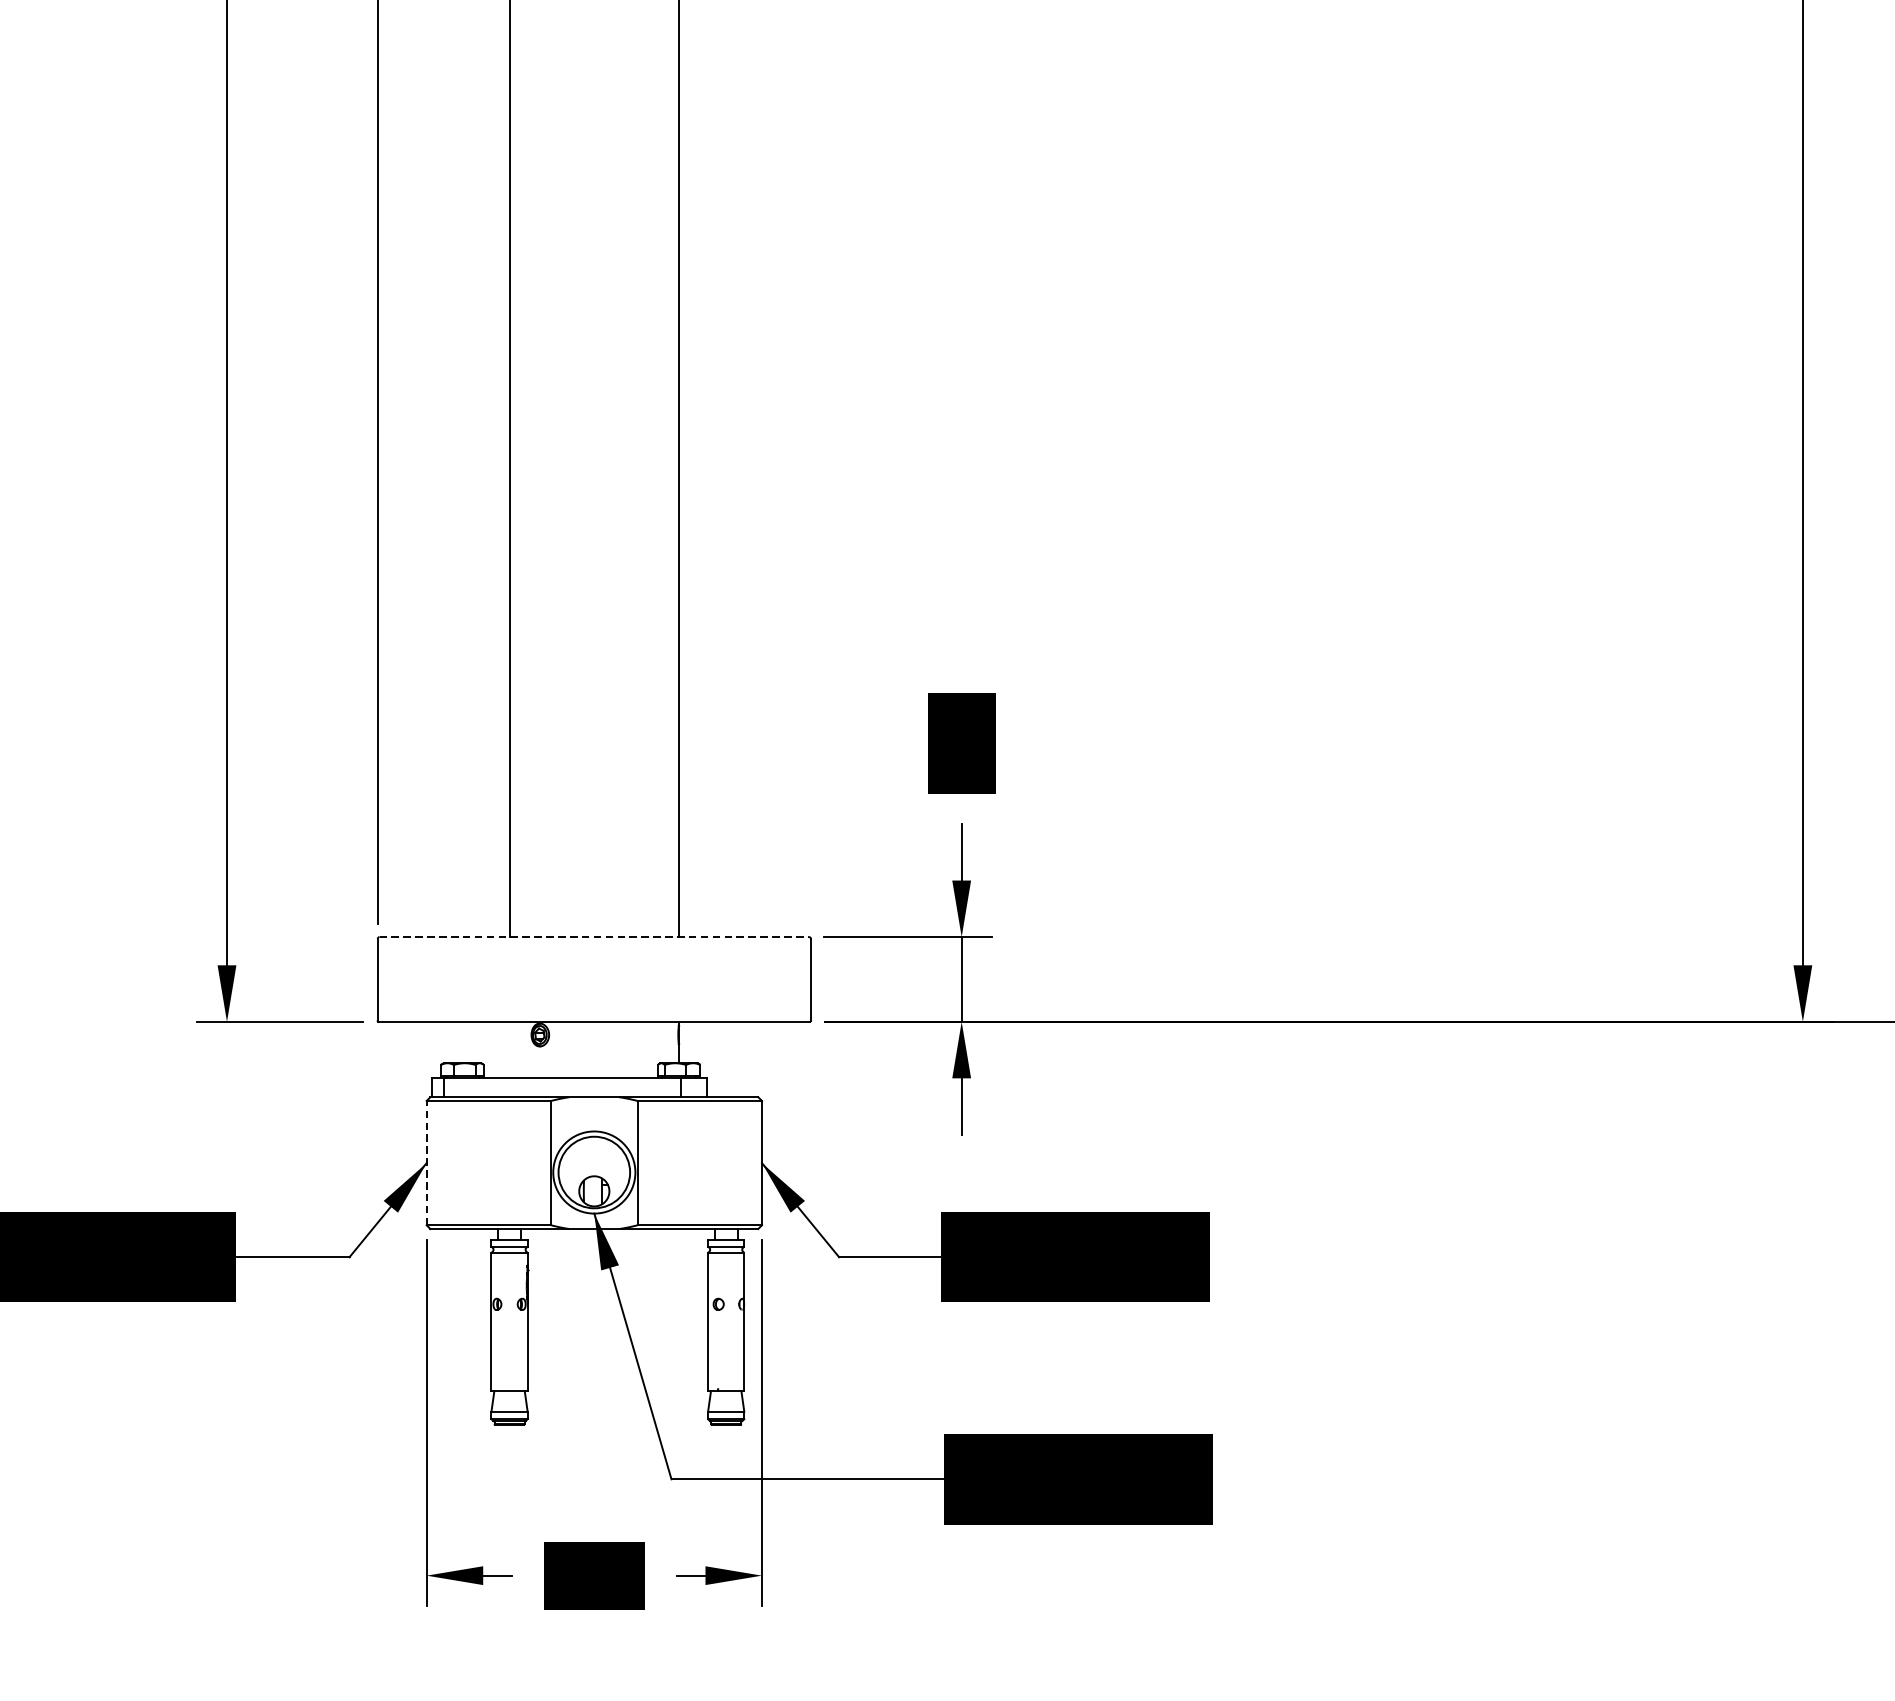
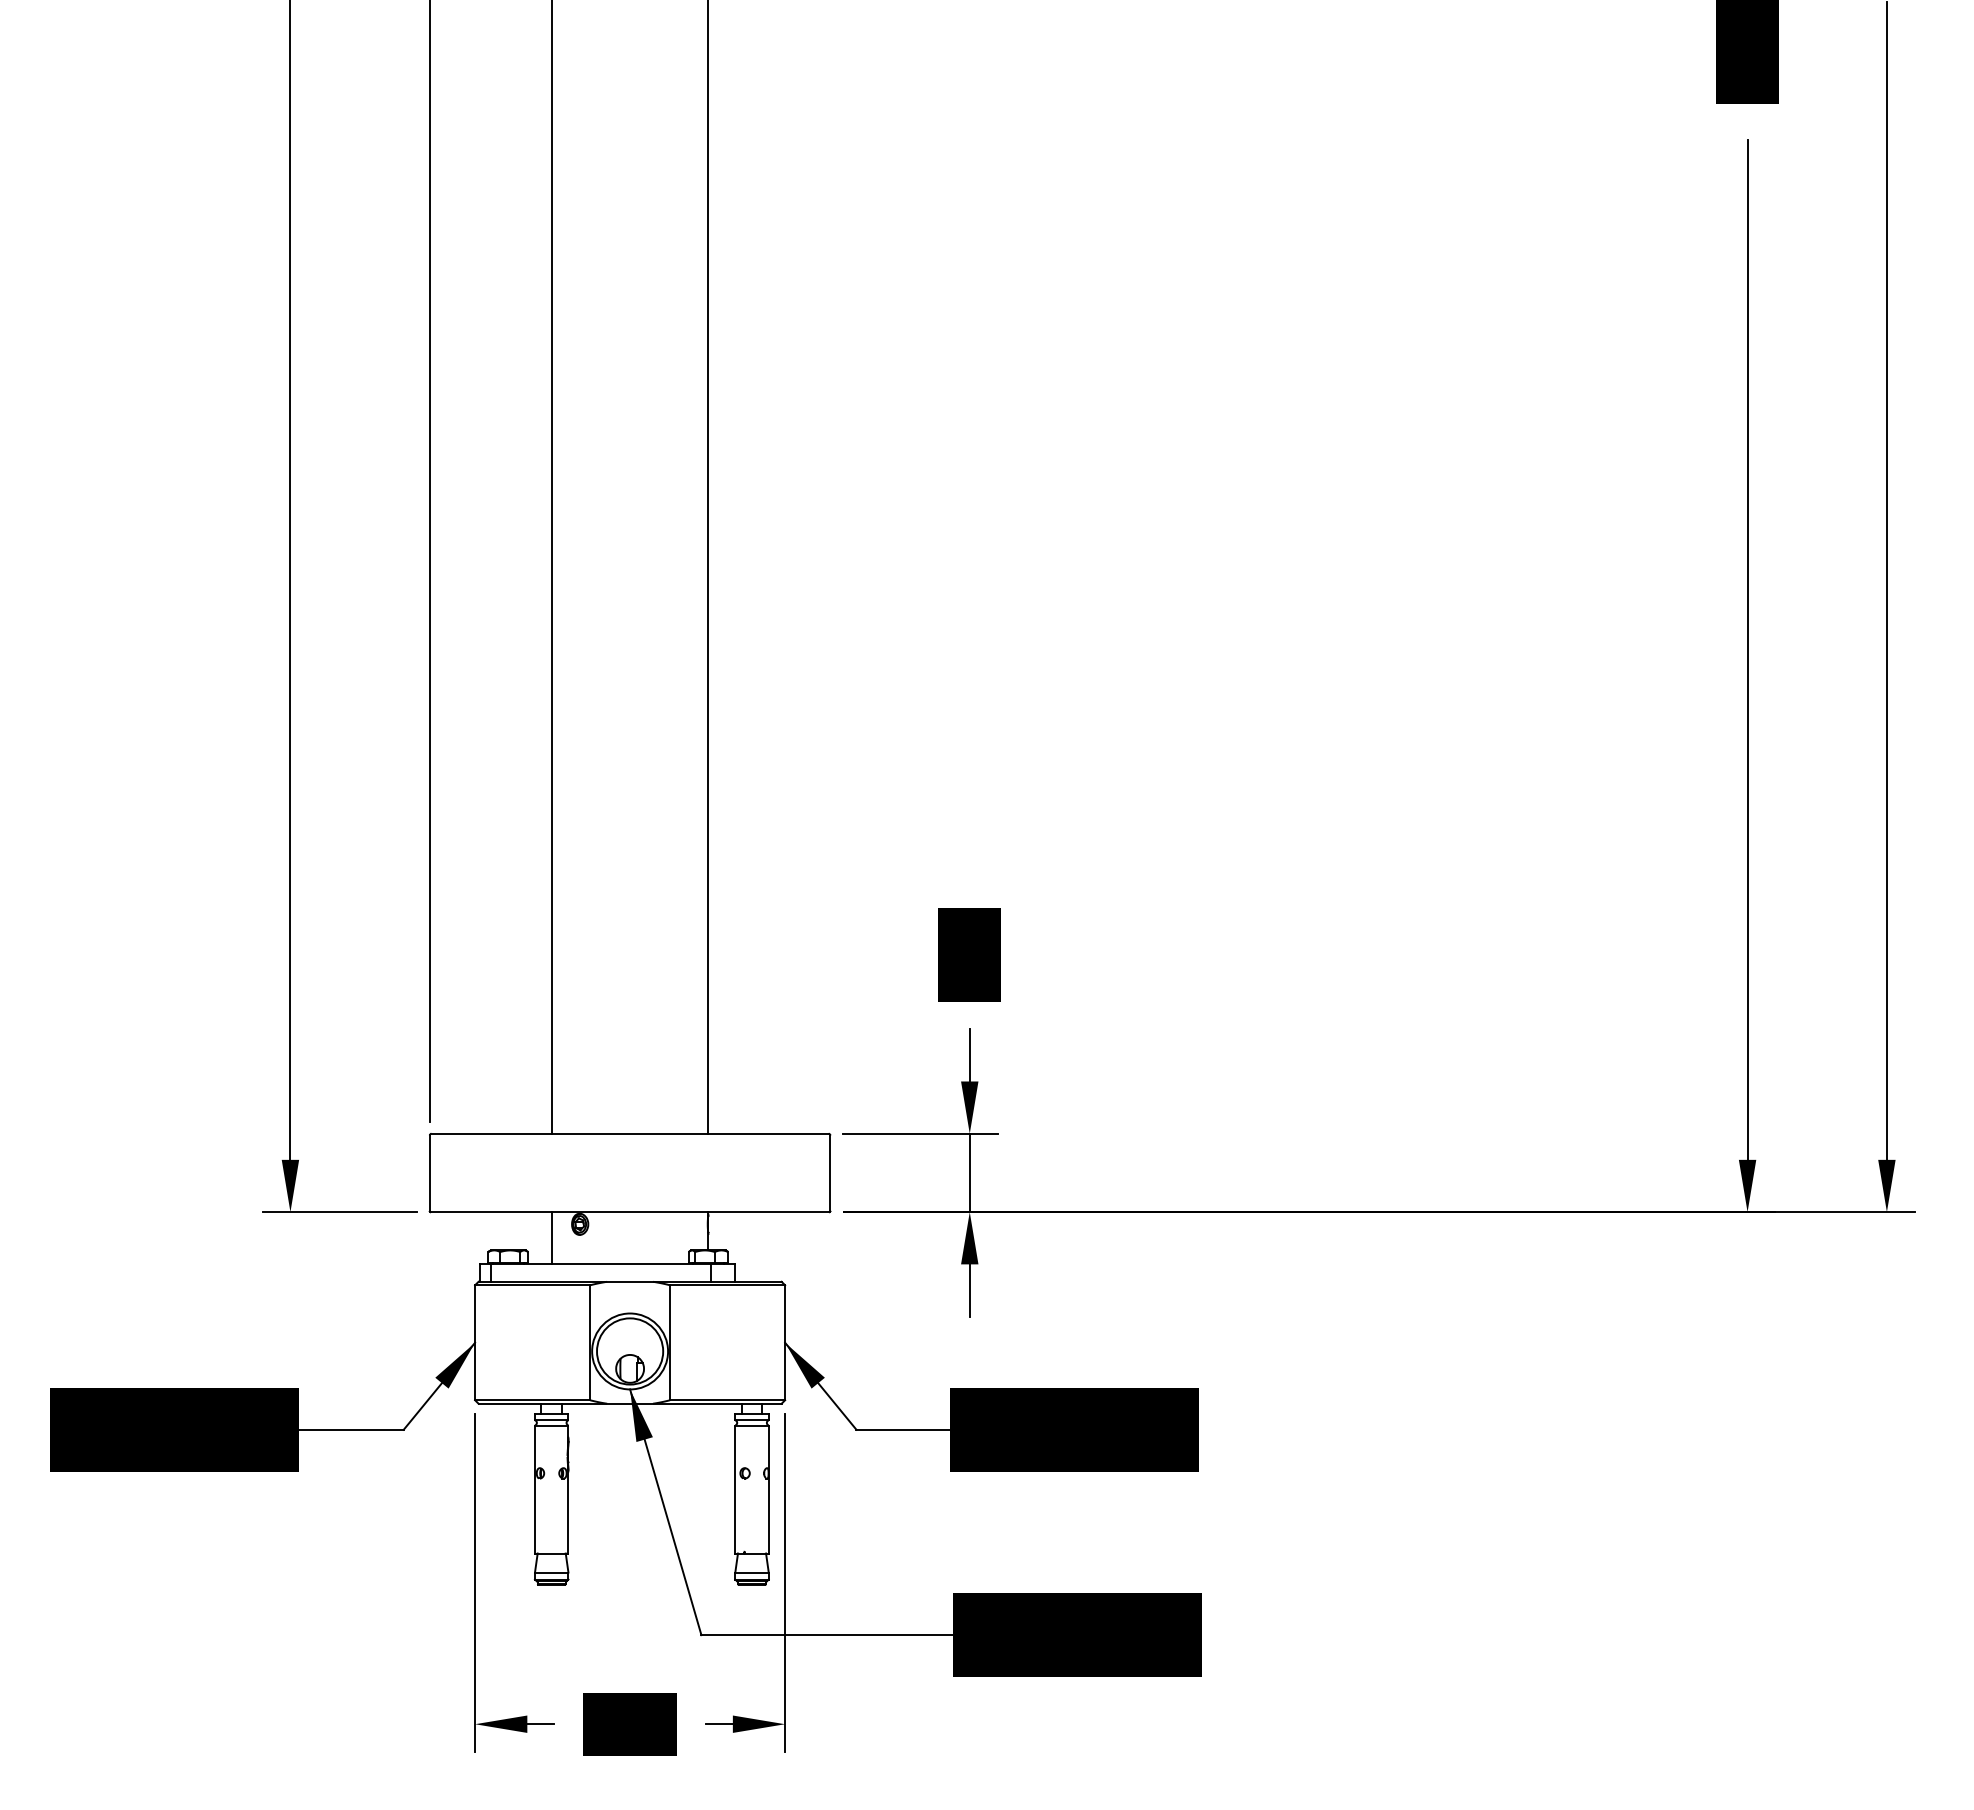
line: (594, 936) -> (630, 1133), dashed -> solid
line: (509, 1050) -> (551, 1238), added
line: (427, 1162) -> (475, 1342), dashed -> solid

